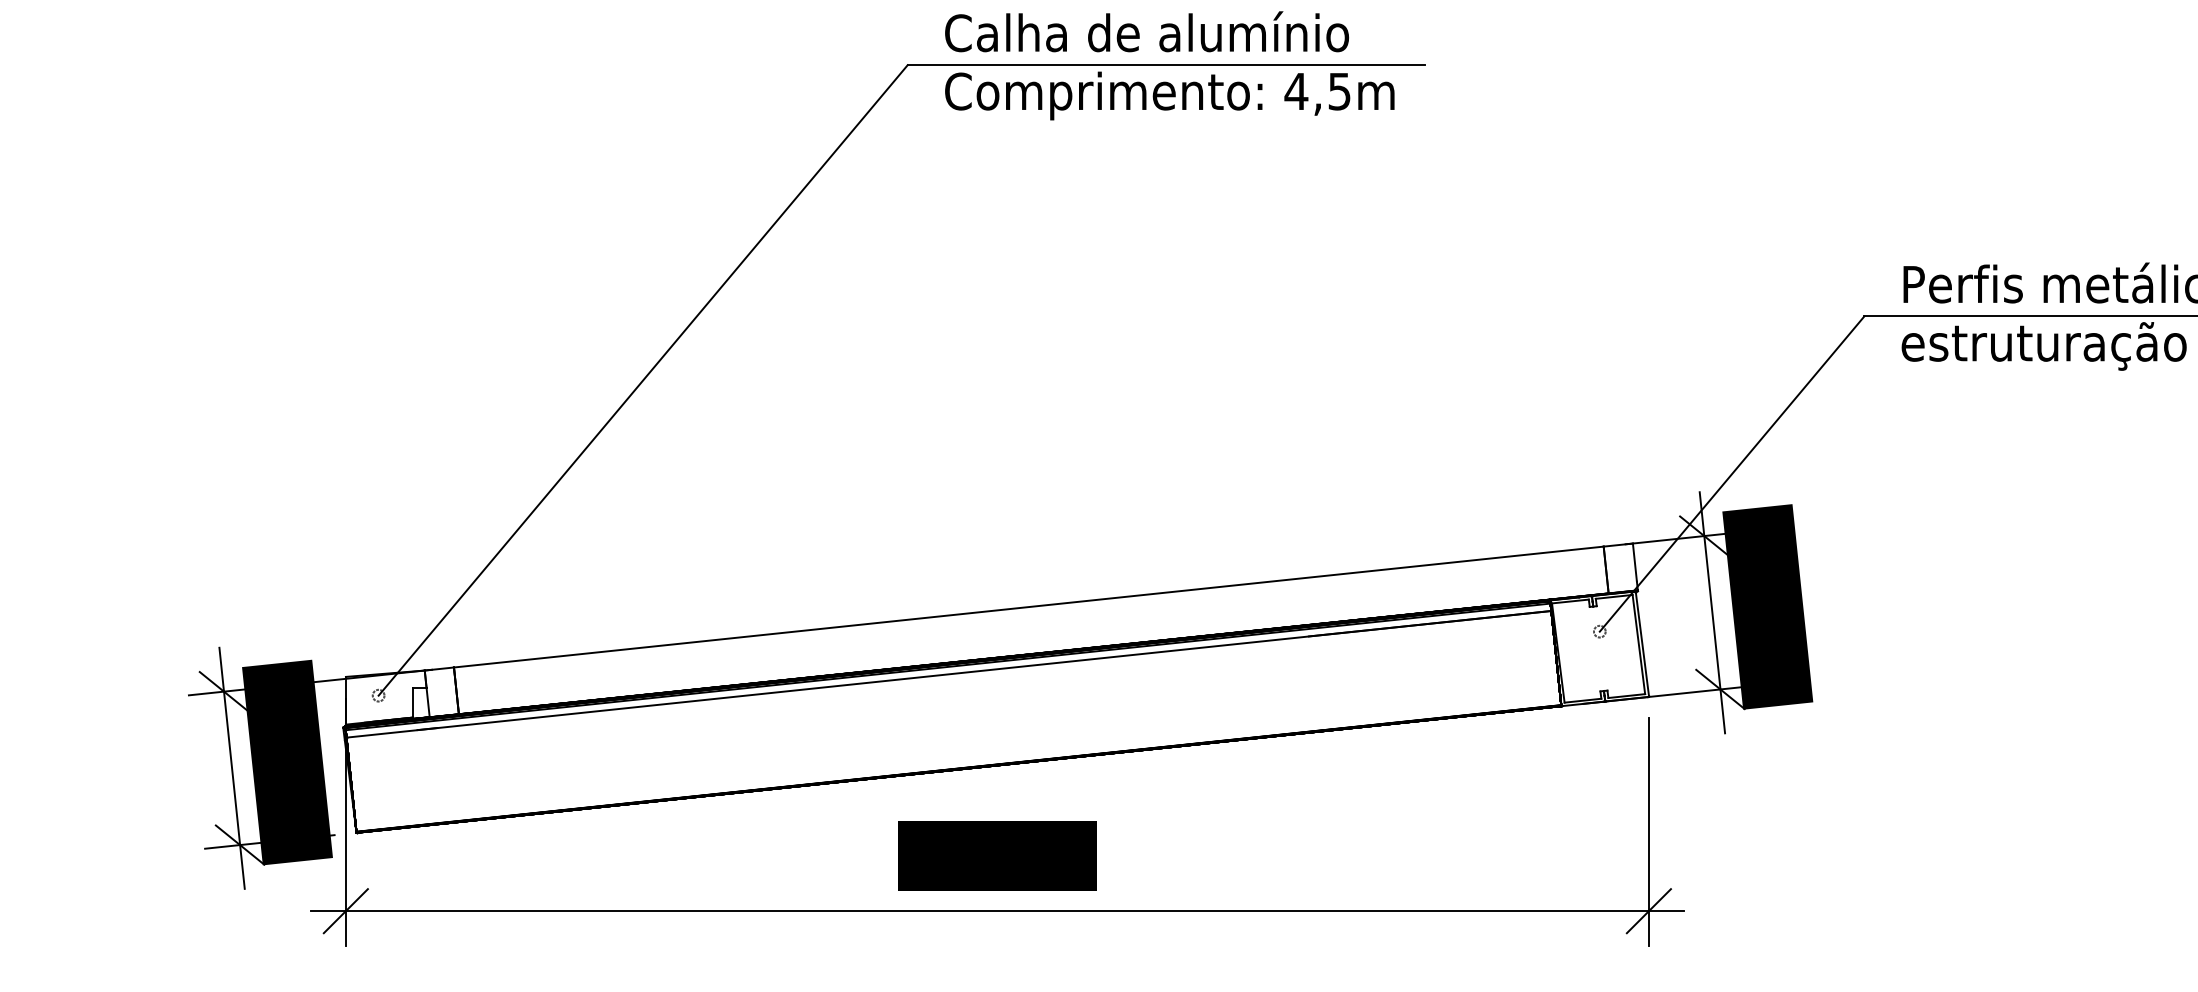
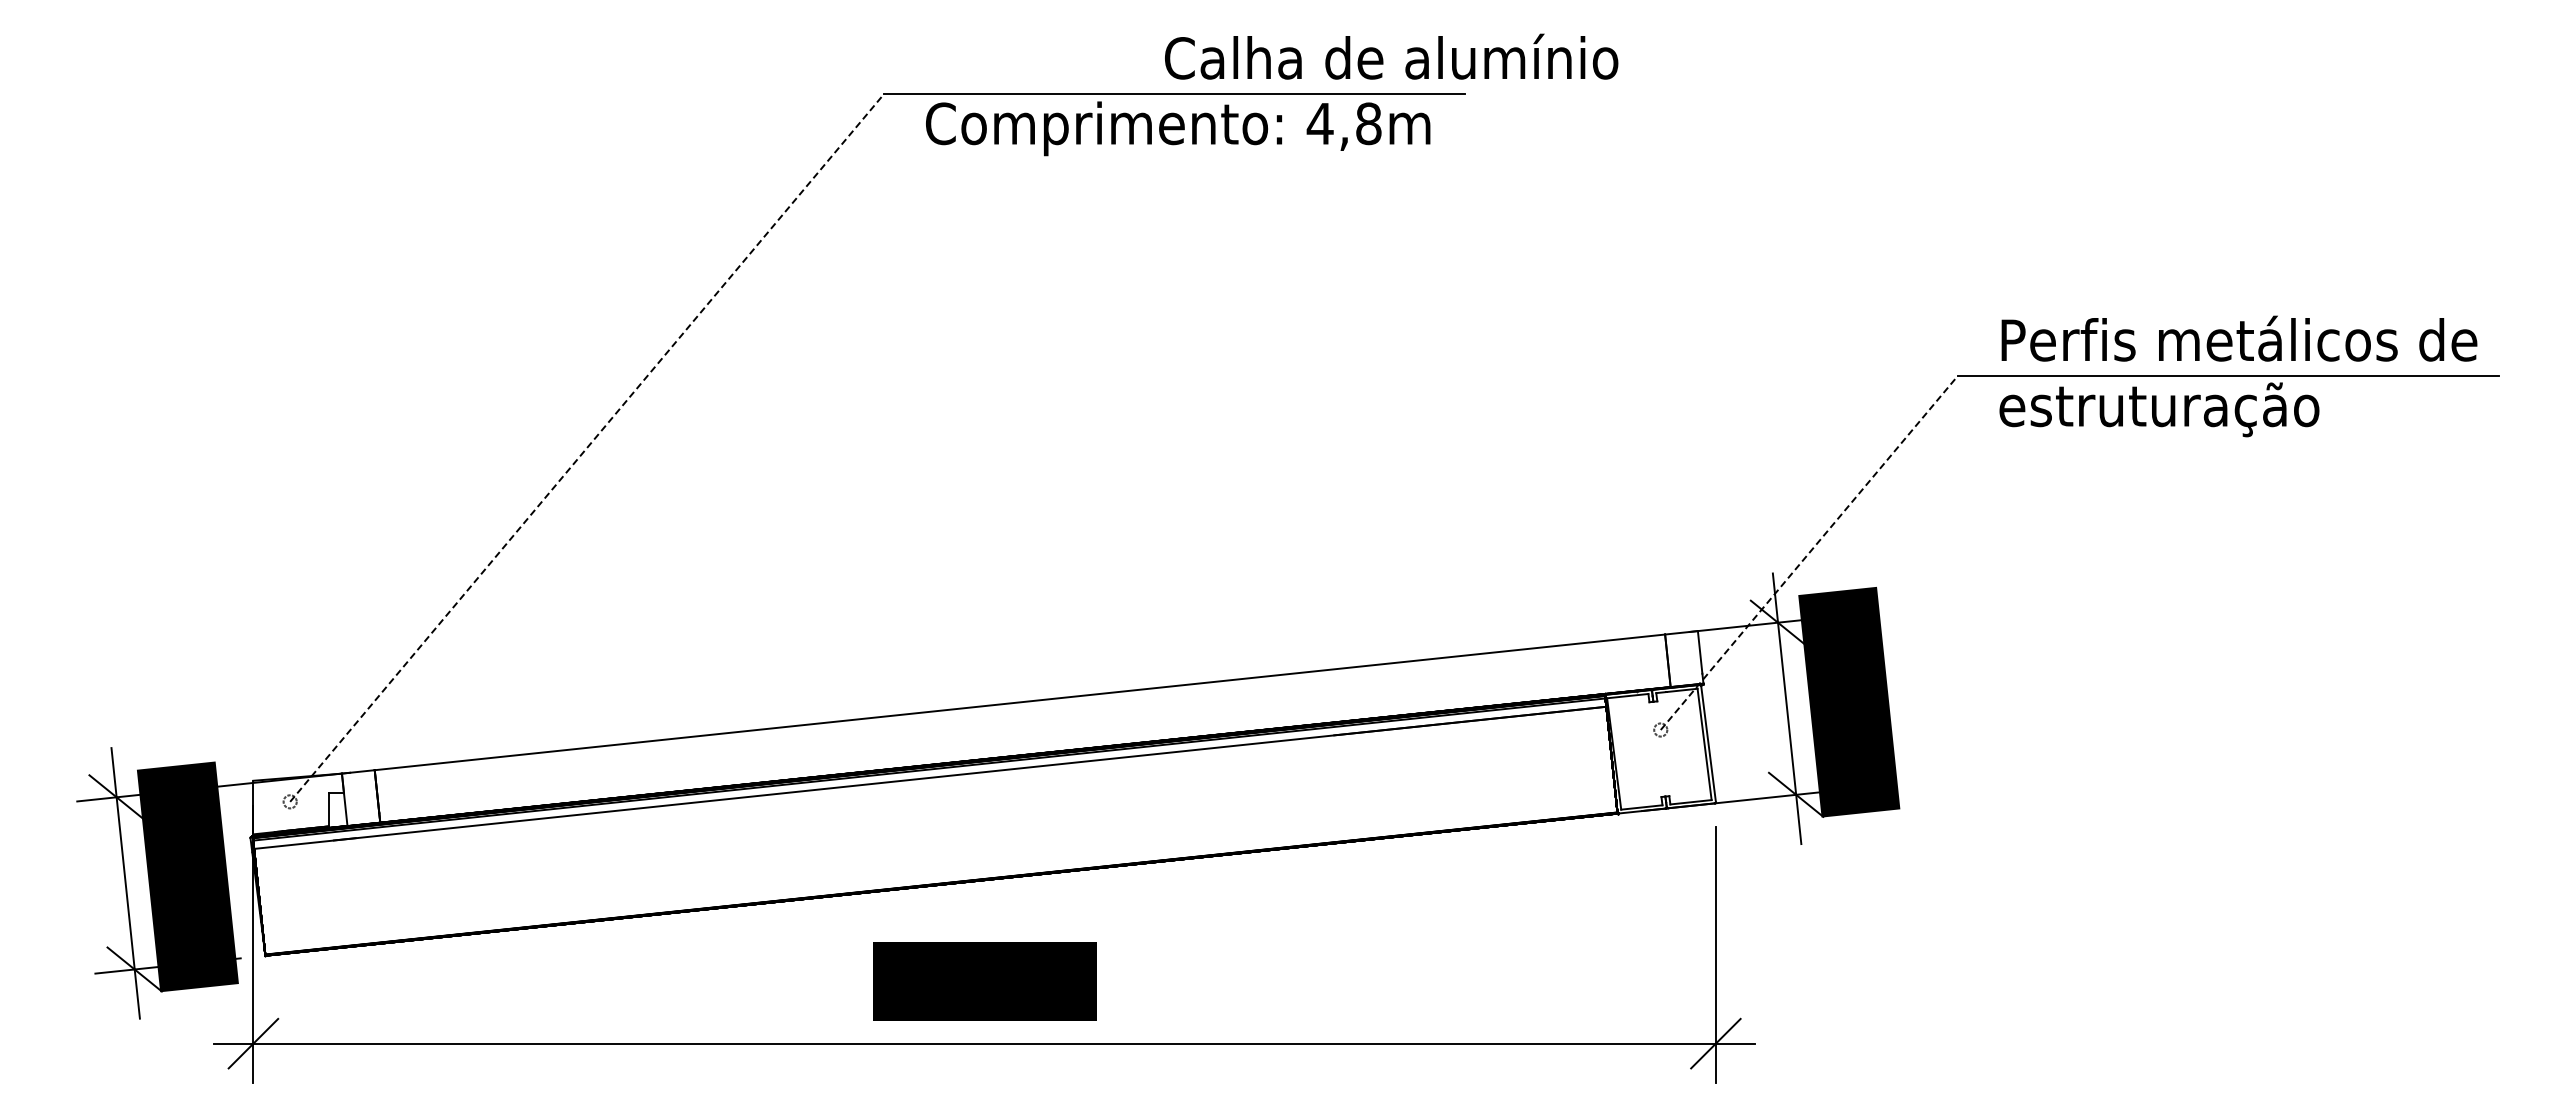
text: (1146, 31) -> (1391, 56), moved
text: (1339, 91) -> (1368, 123), 4,5m -> 4,8m
line: (643, 380) -> (587, 448), solid -> dashed
line: (1732, 474) -> (1809, 553), solid -> dashed

